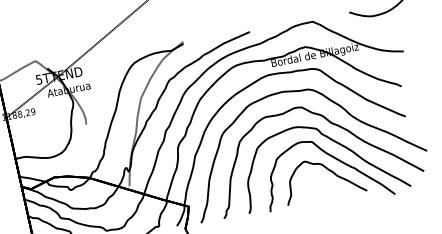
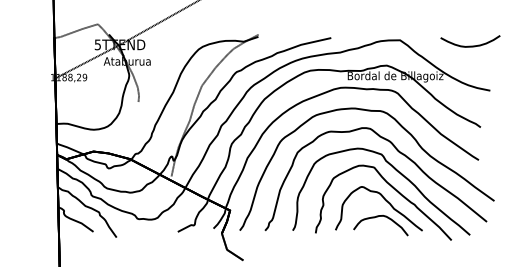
part: (324, 186) -> (378, 217), added

